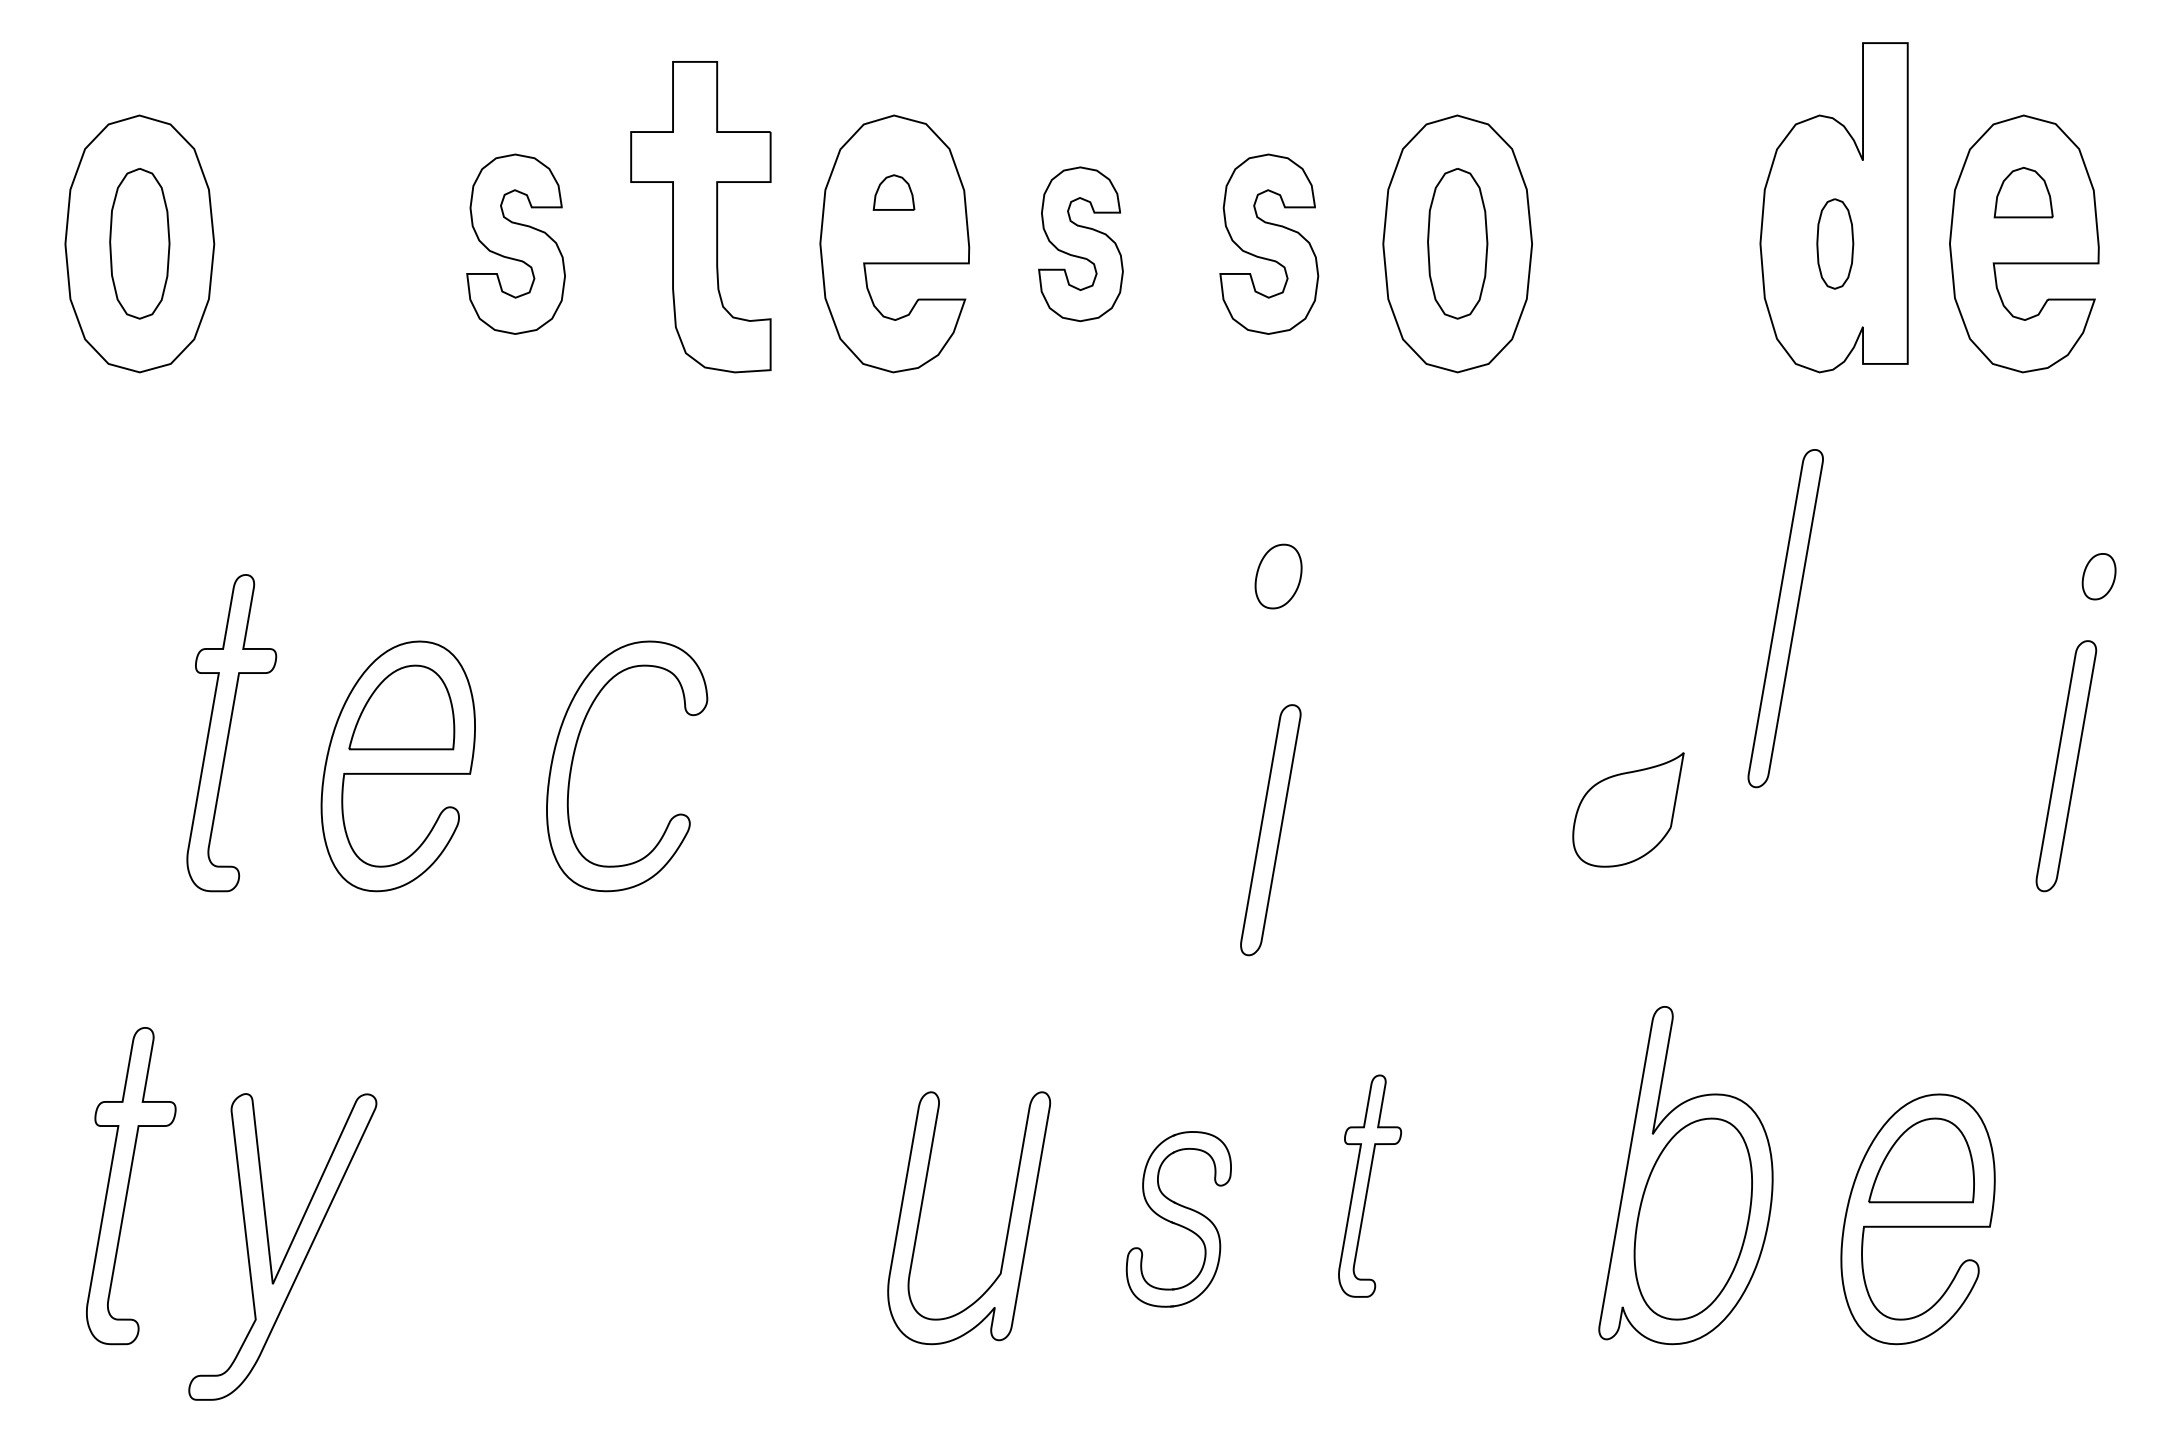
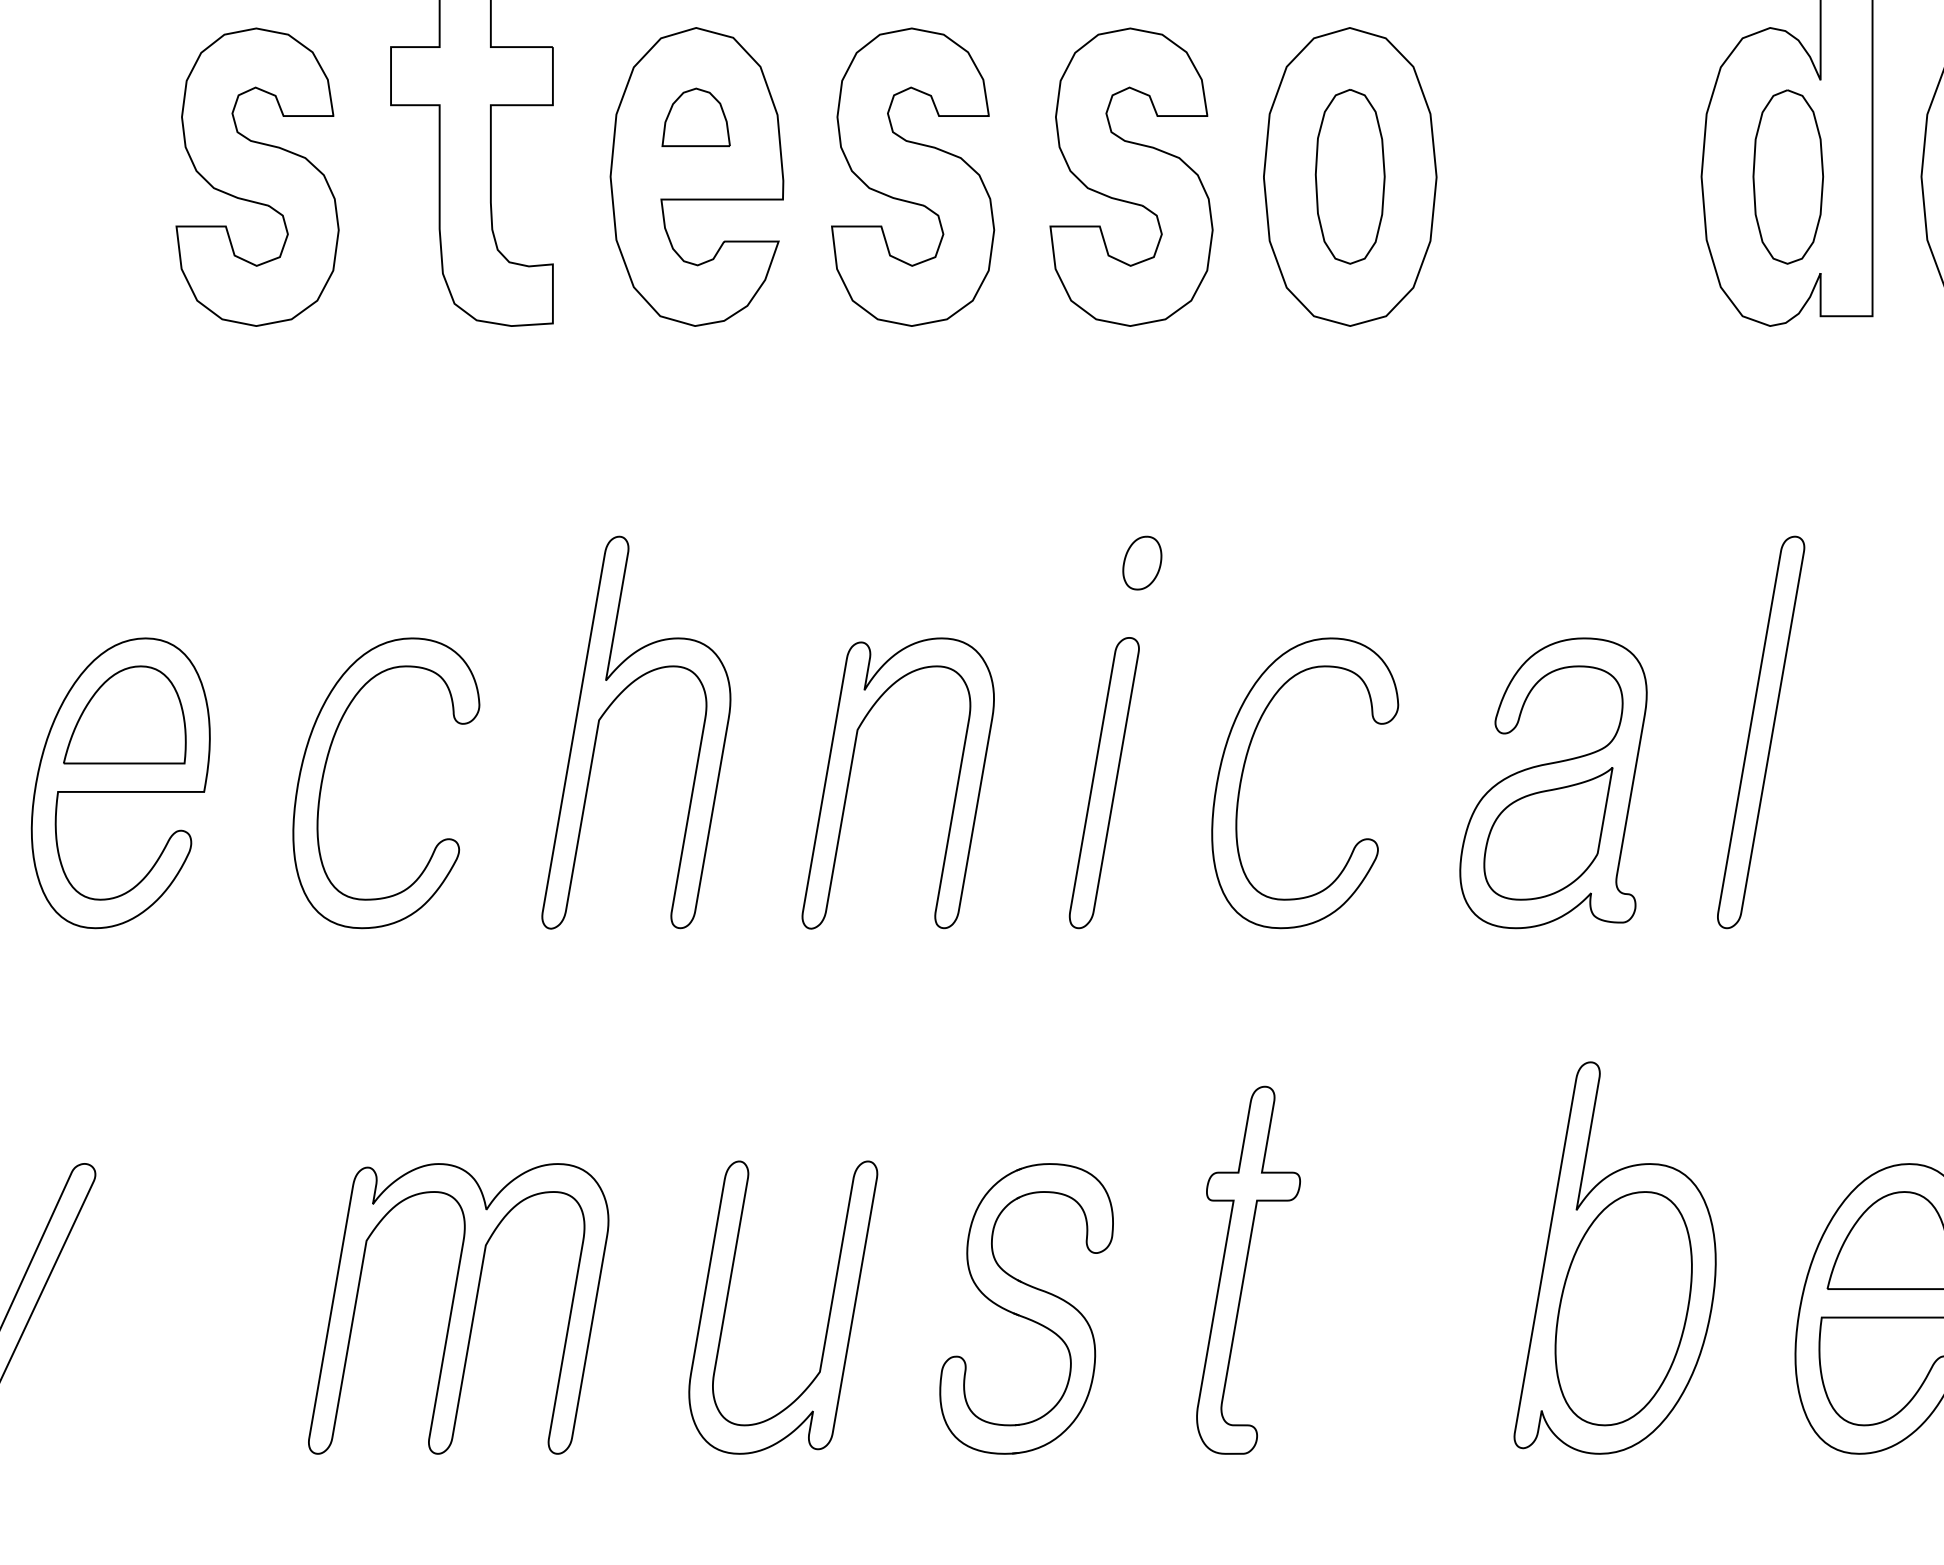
part: (893, 192) -> (695, 117), size x1.43
part: (1835, 243) -> (1788, 176), size x1.67
part: (515, 244) -> (256, 177), size x1.43
part: (1080, 244) -> (912, 177), size x1.67
part: (1269, 244) -> (1131, 177), size x1.43
part: (1278, 576) -> (1142, 562), size x0.71
part: (1785, 618) -> (1760, 732), moved
part: (817, 704) -> (607, 711), added
part: (1366, 755) -> (1244, 770), added
part: (1027, 760) -> (850, 776), added
part: (1632, 766) -> (1553, 783), added
part: (1270, 830) -> (1103, 783), moved
part: (1369, 1186) -> (1247, 1270), size x1.43
part: (689, 1219) -> (458, 1309), added
part: (1178, 1219) -> (1026, 1309), size x1.43

